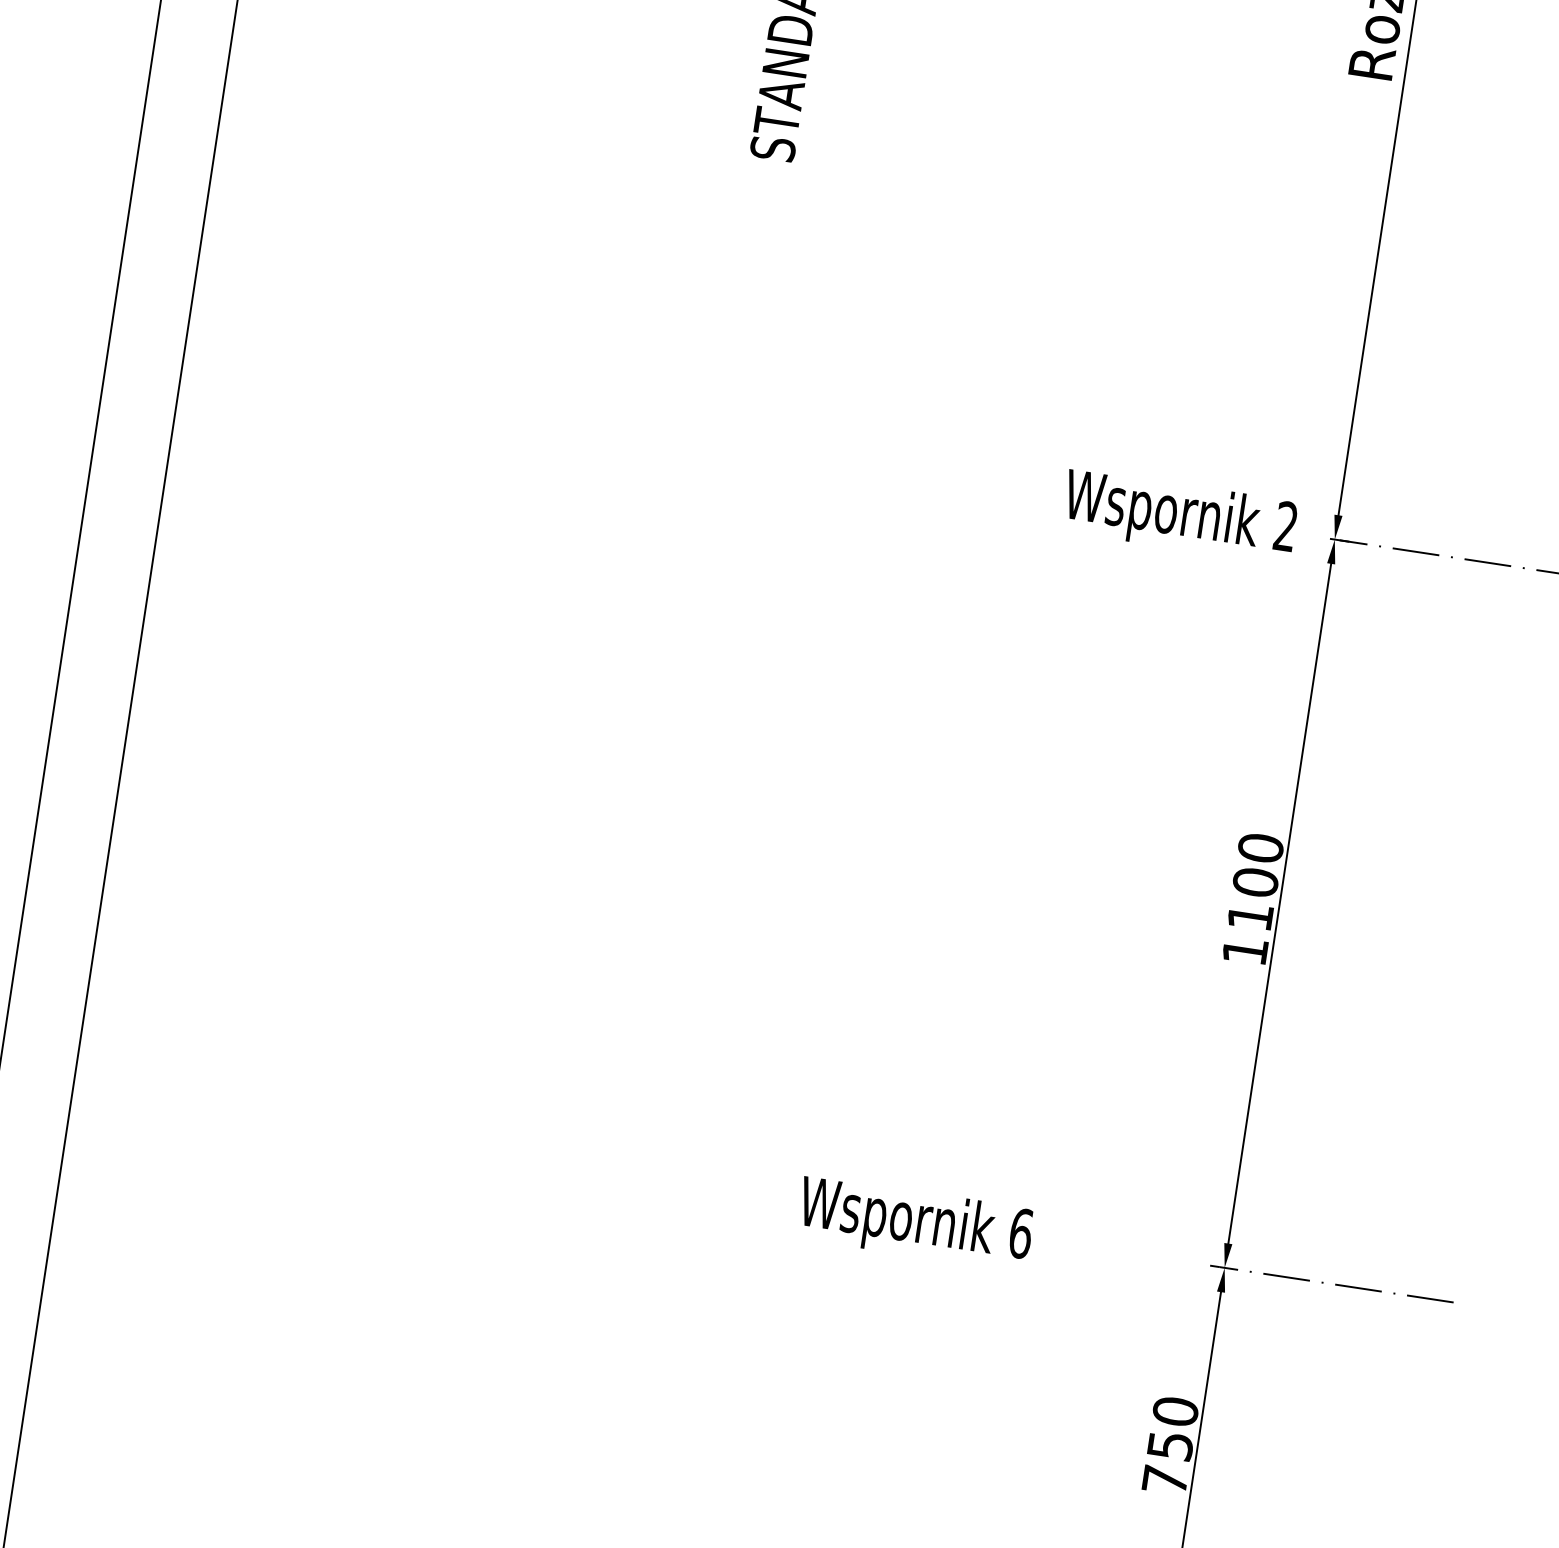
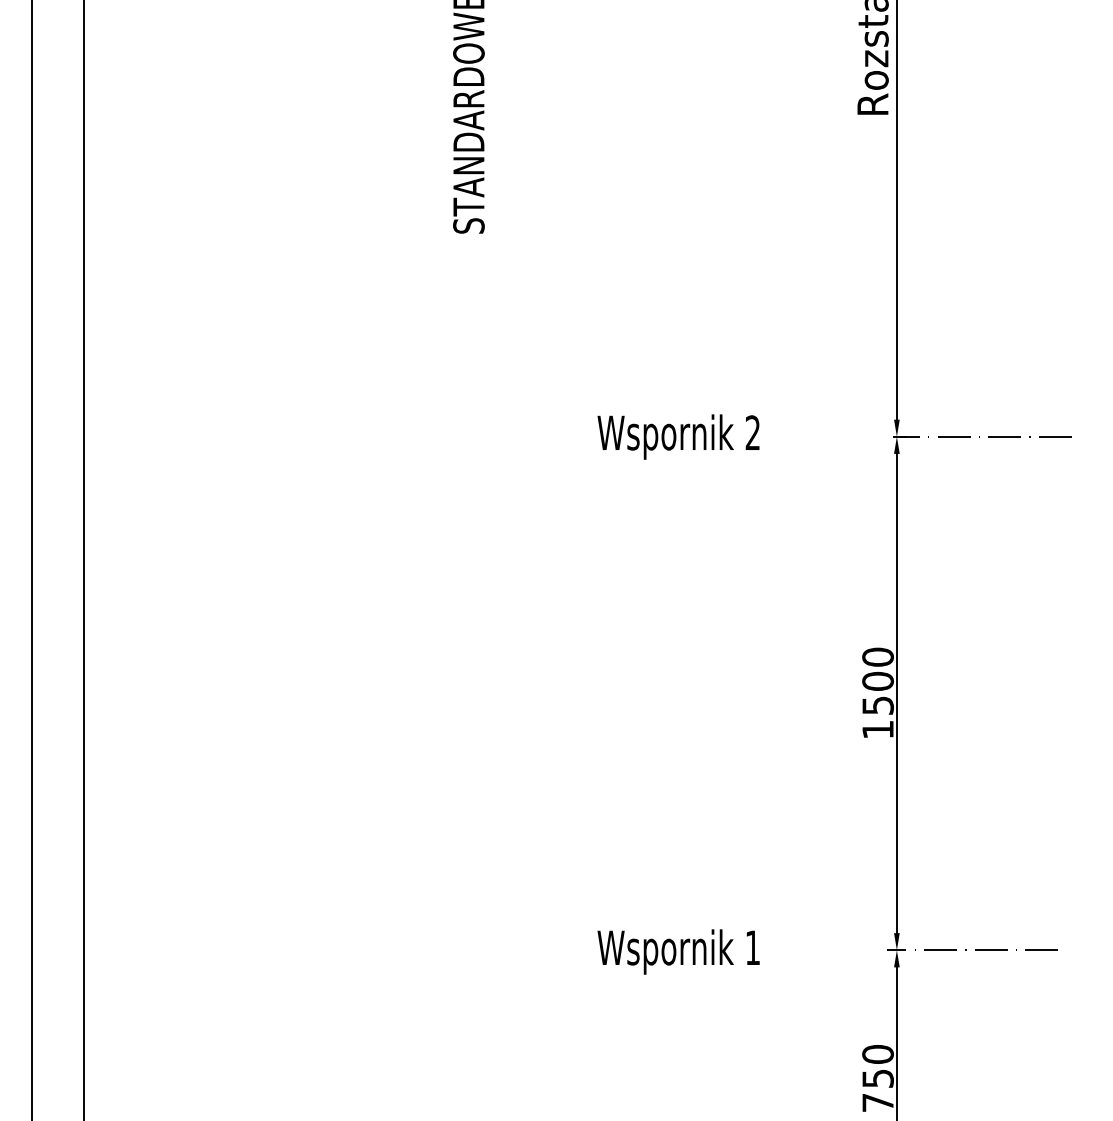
text: (1179, 515) -> (678, 436), moved
text: (1249, 916) -> (877, 705), 1100 -> 1500
text: (1020, 1232) -> (752, 947), 6 -> 1

